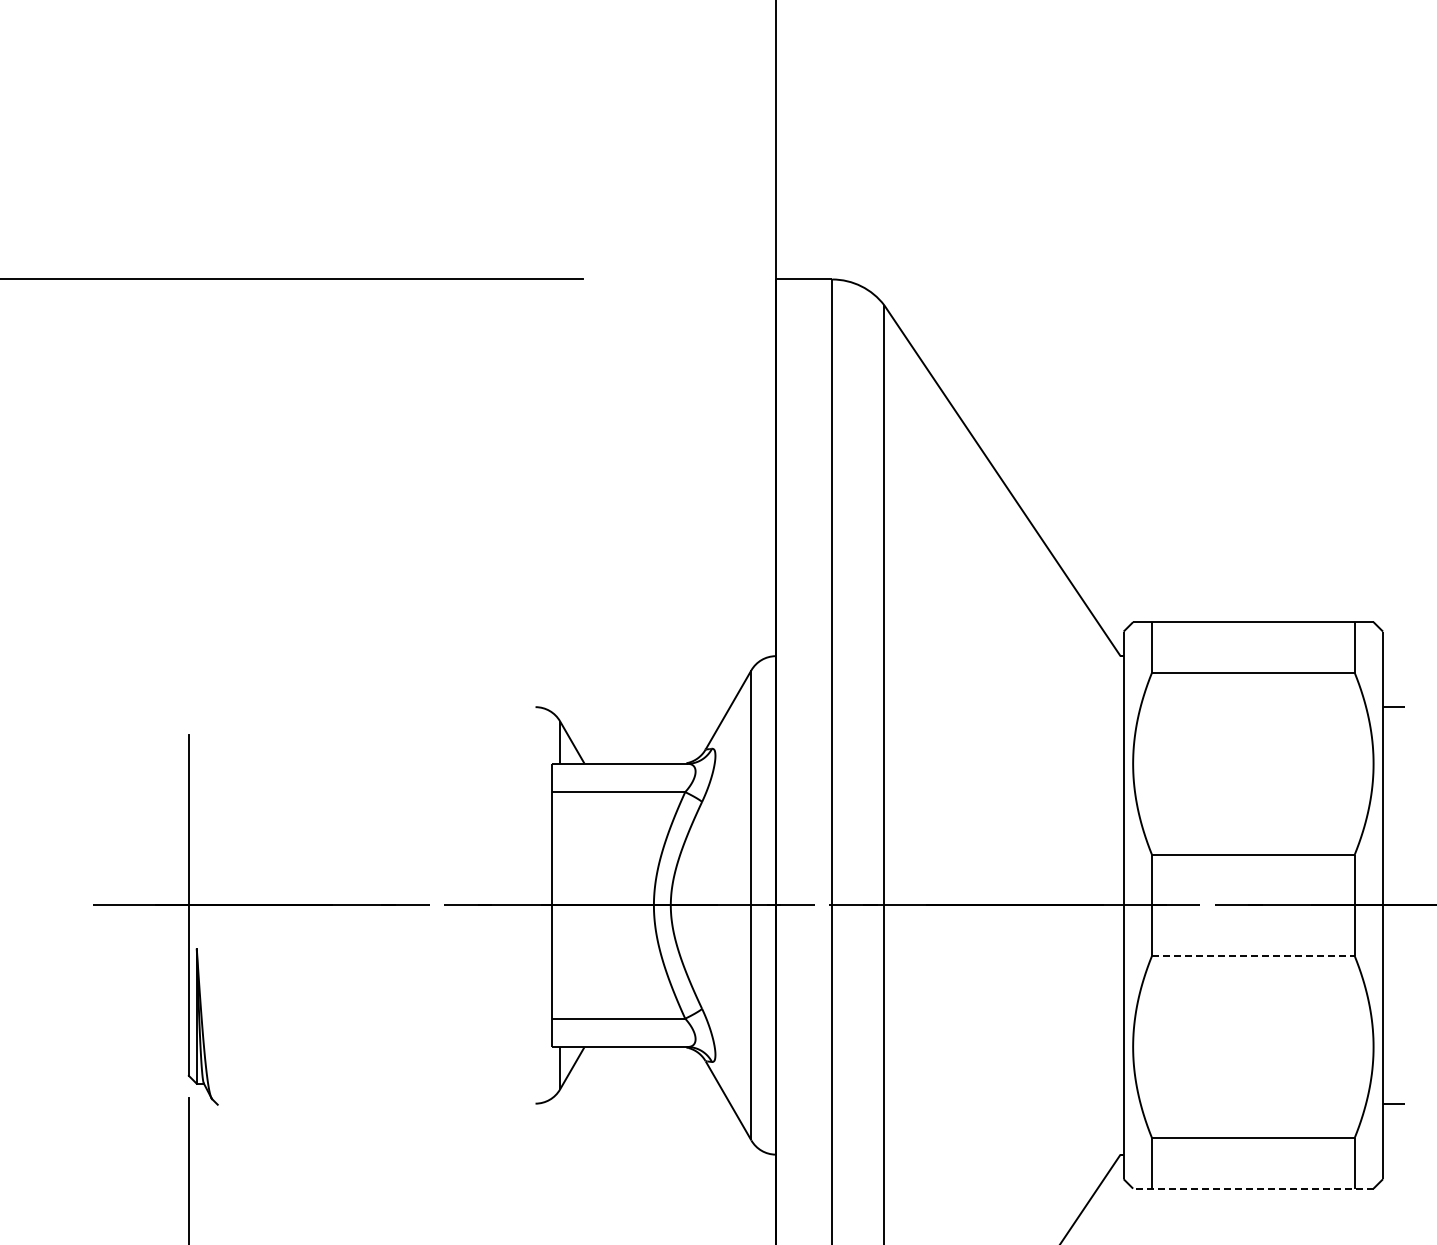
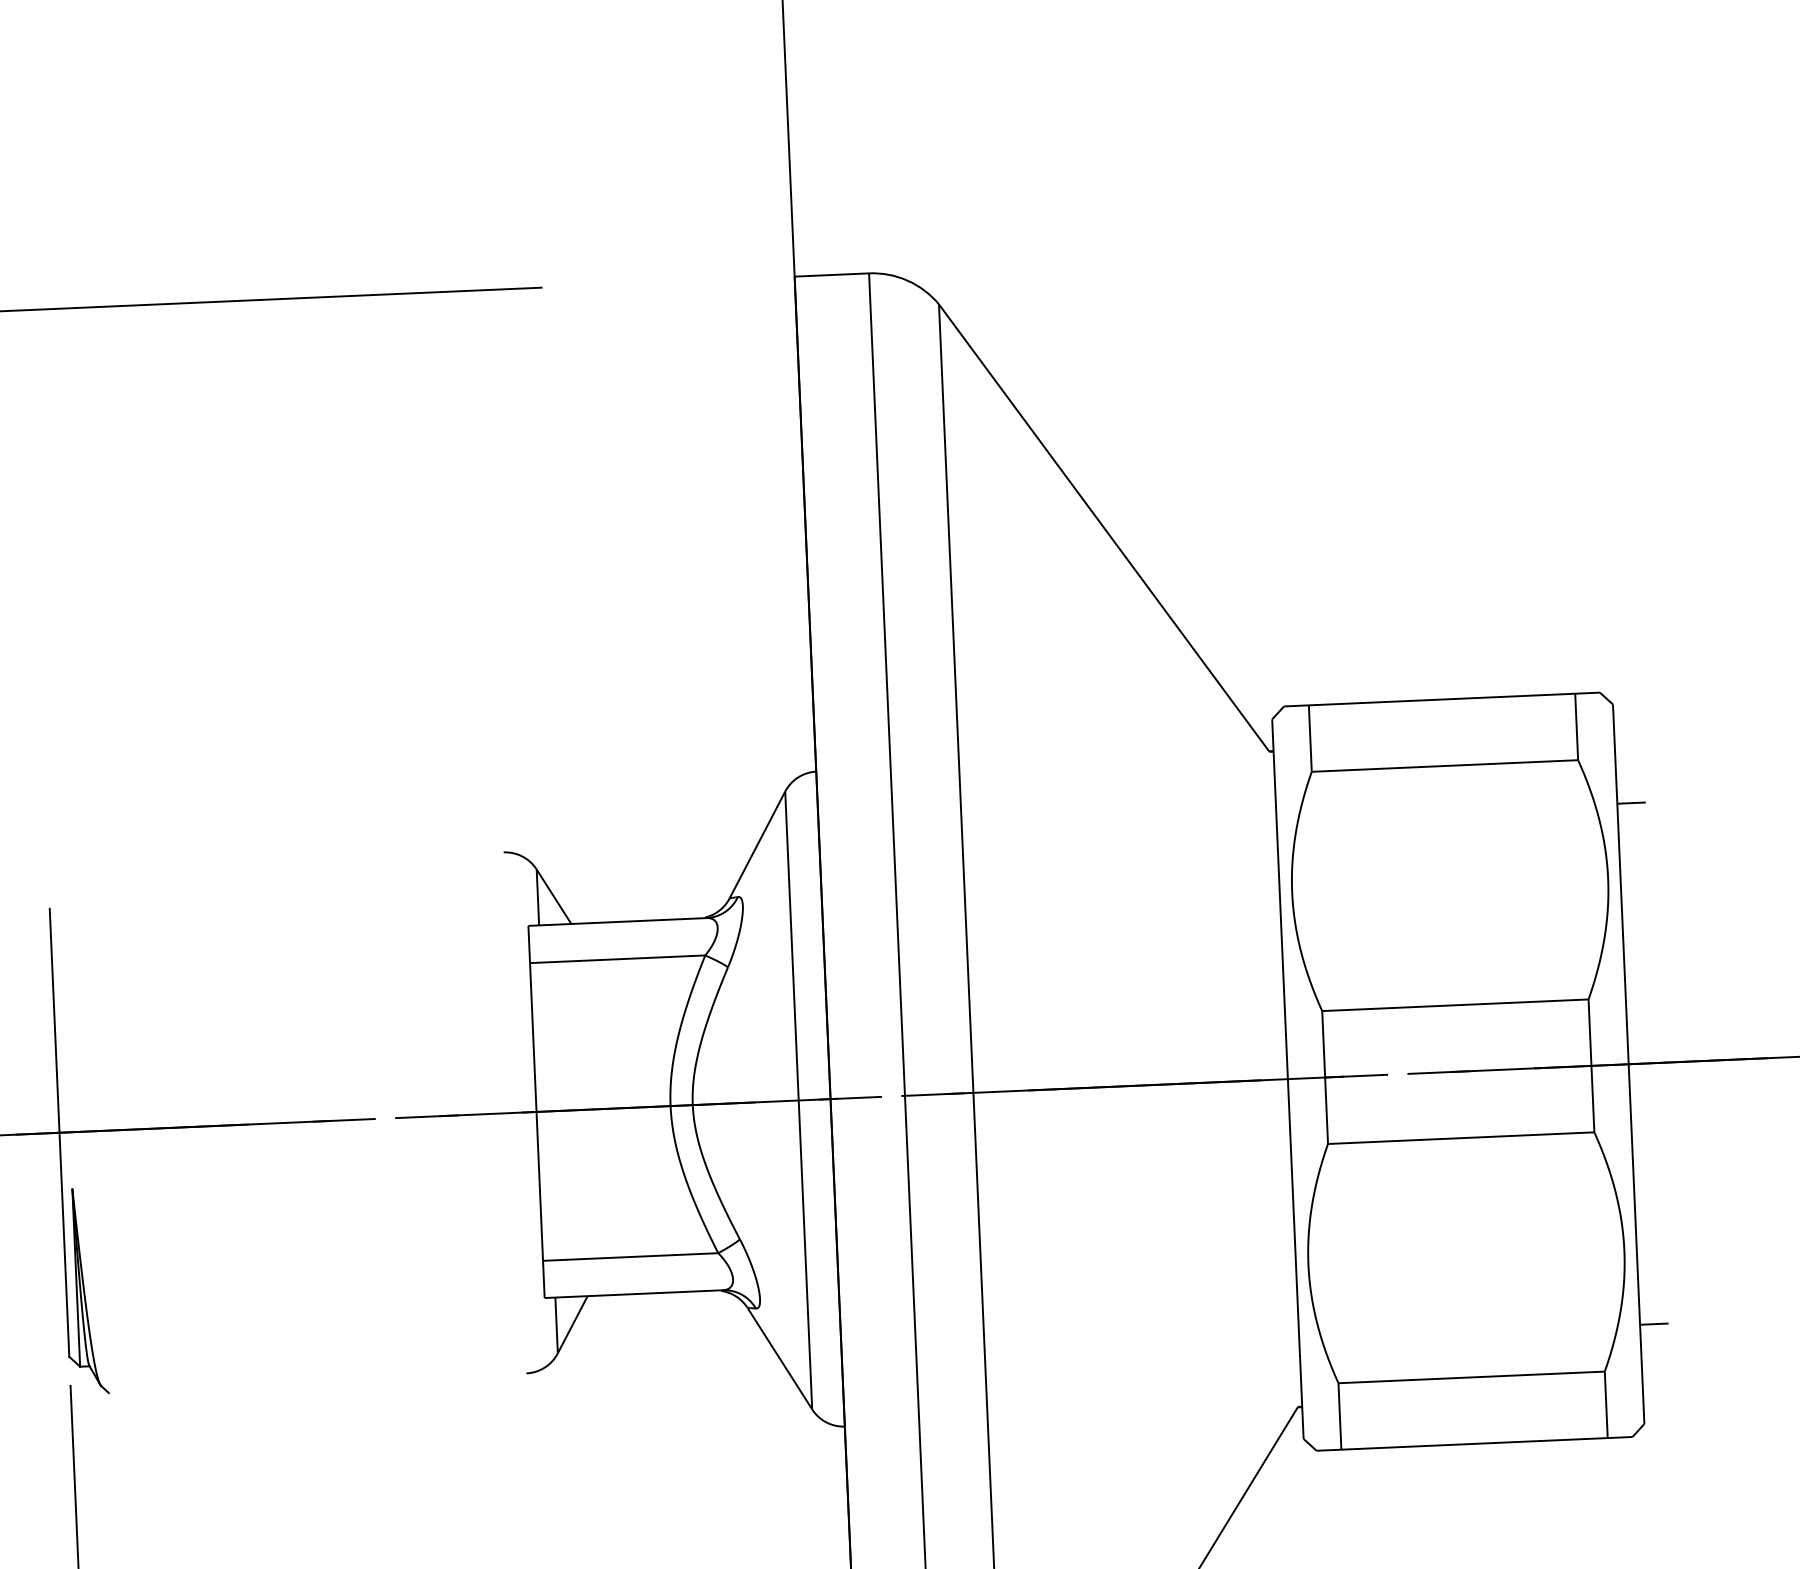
line: (1253, 955) -> (1461, 1137), dashed -> solid
line: (1252, 1188) -> (1473, 1443), dashed -> solid

